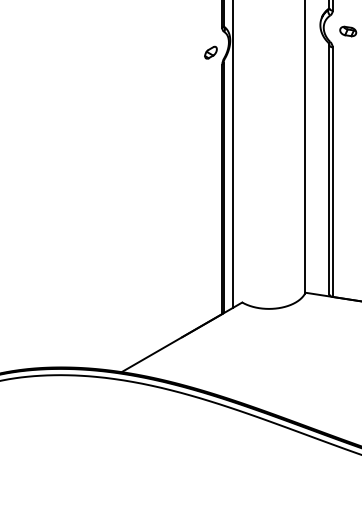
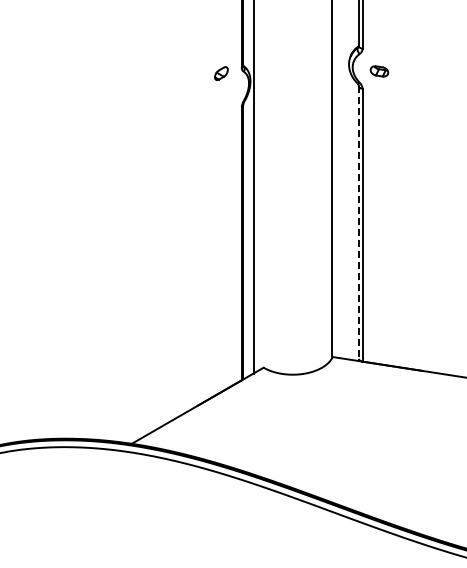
part: (211, 52) -> (221, 73), moved
line: (329, 170) -> (358, 223), solid -> dashed

